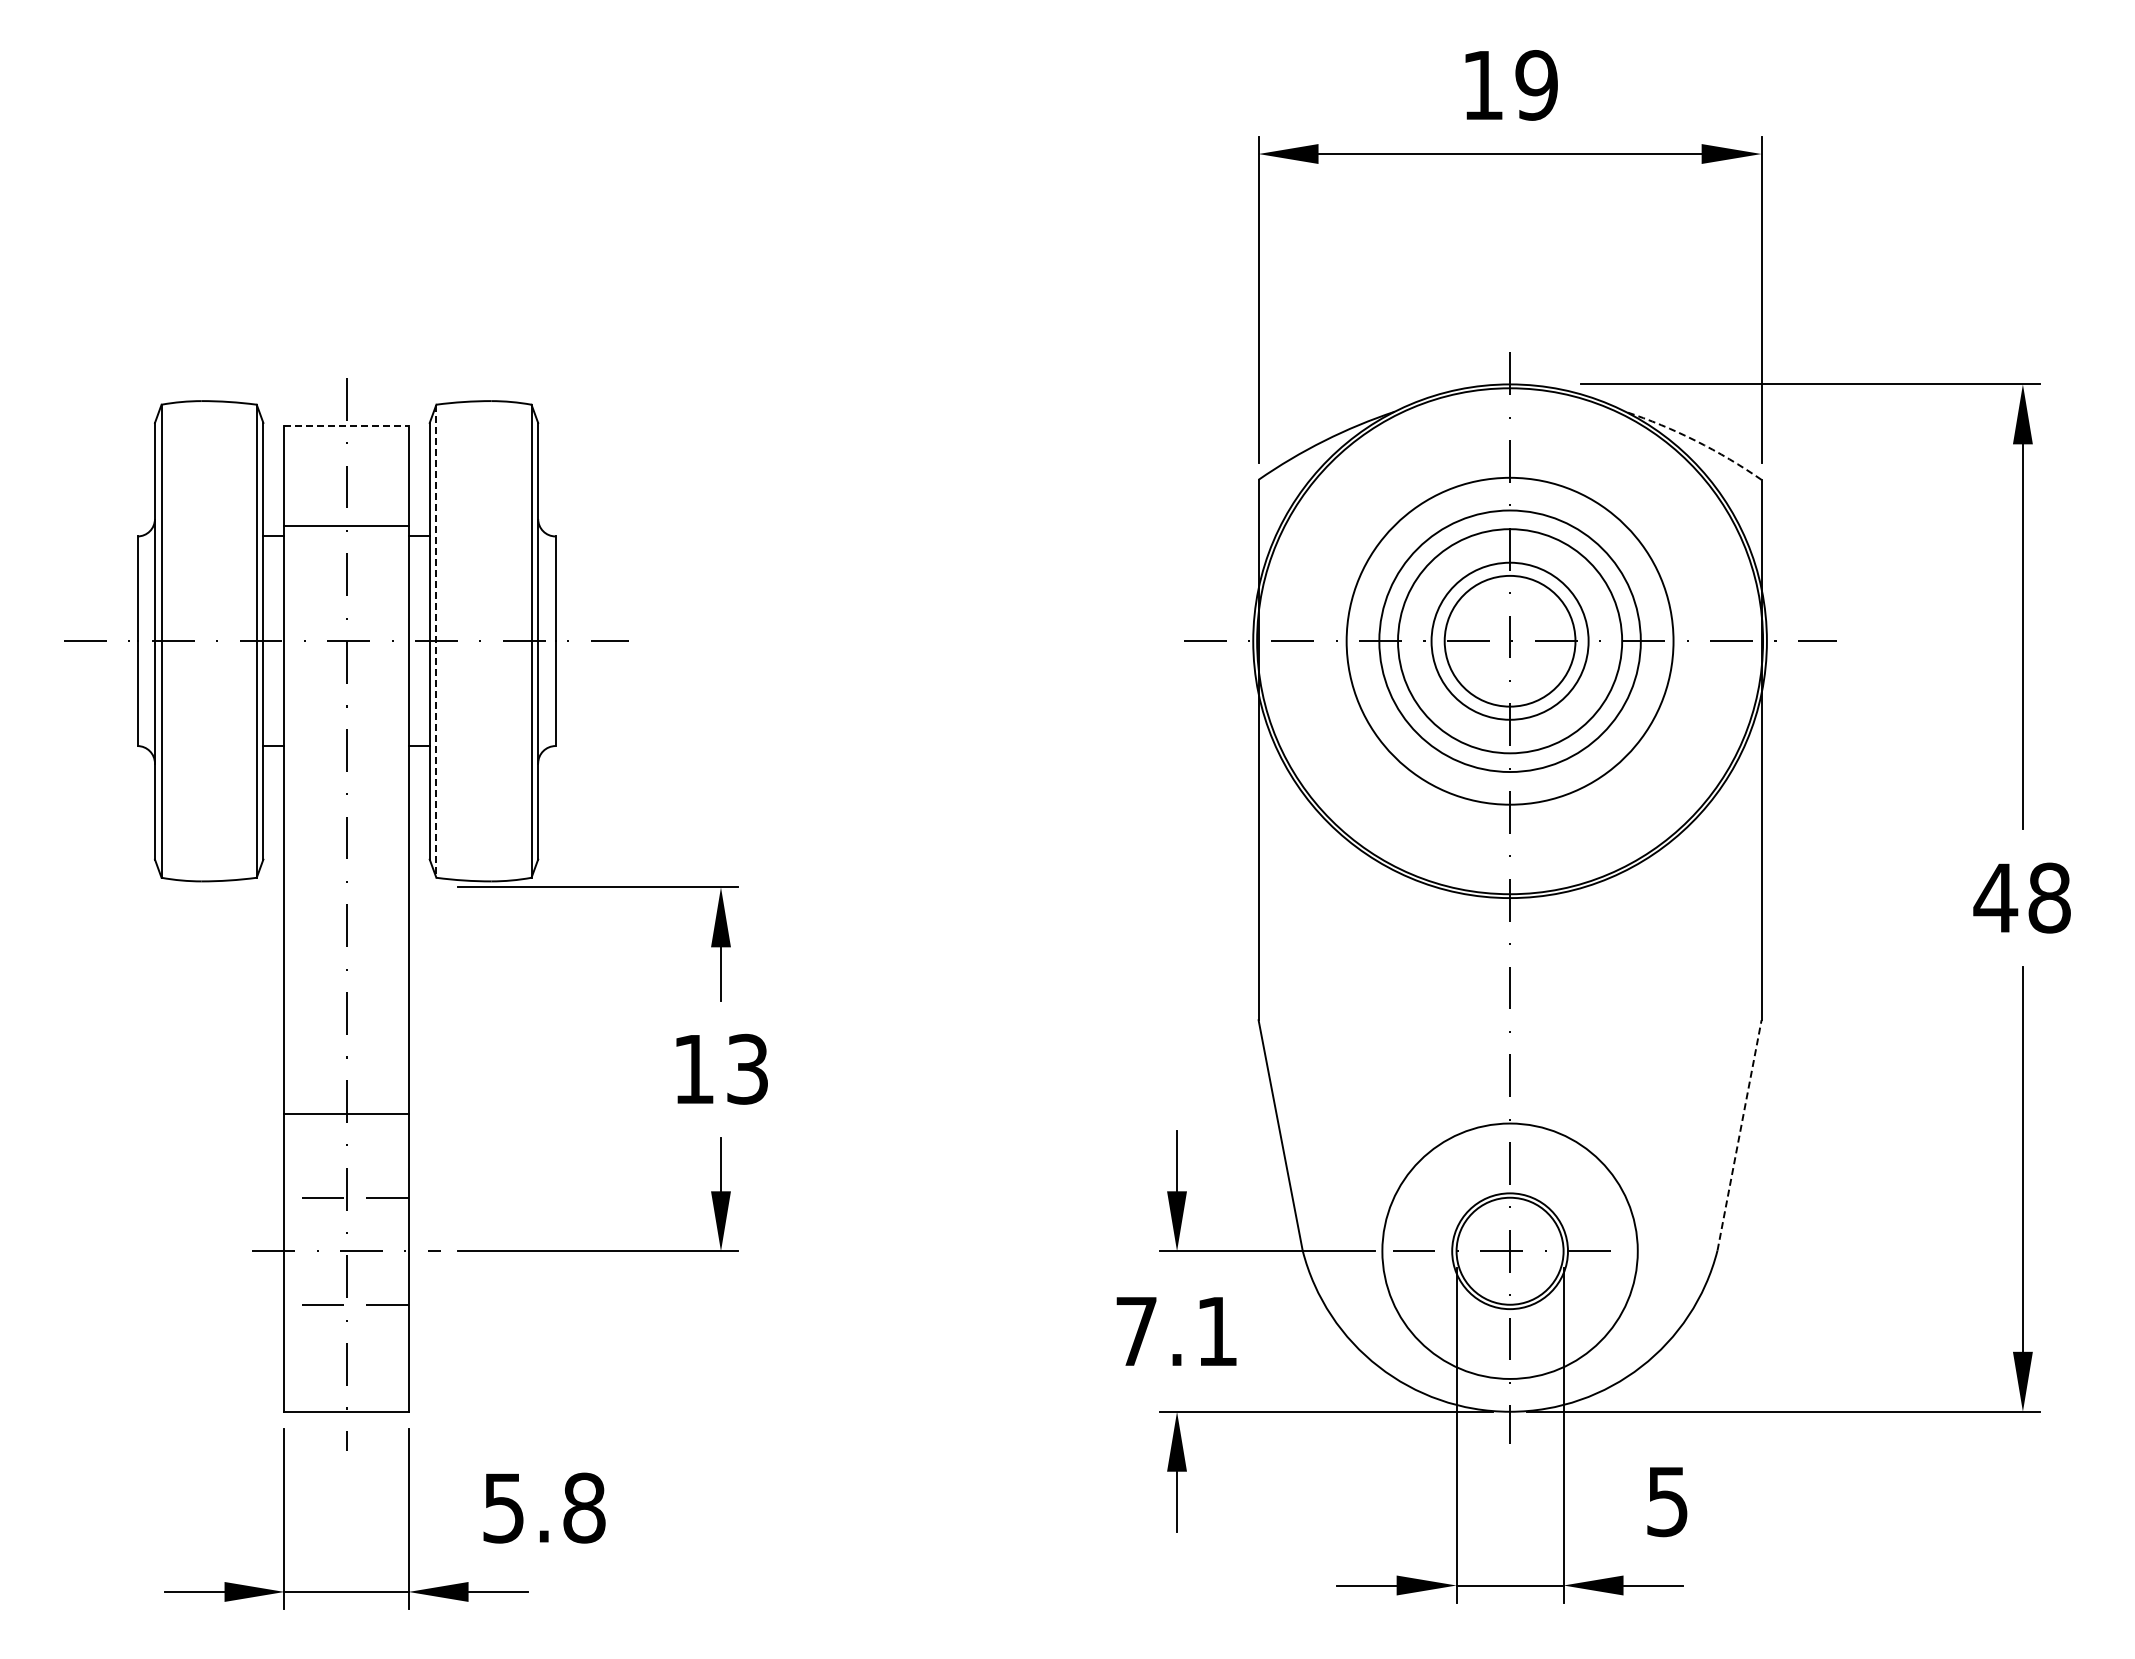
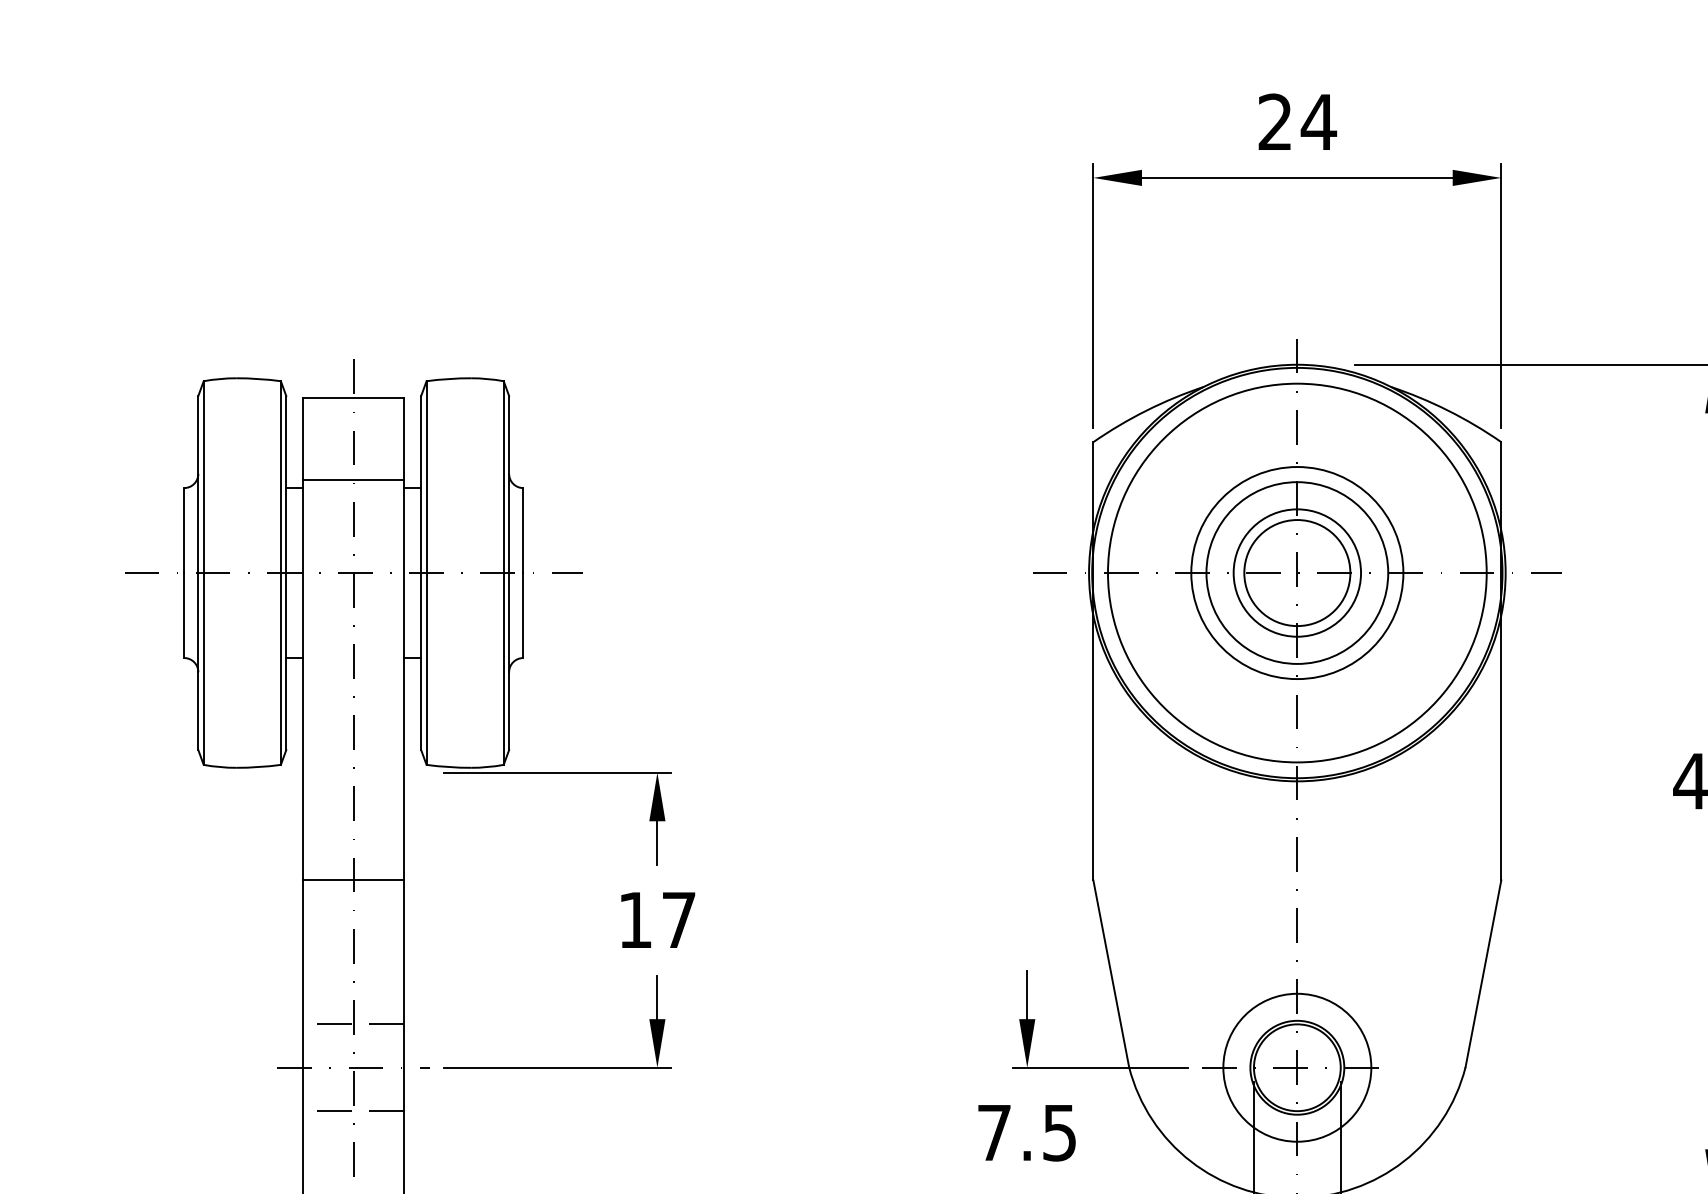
text: (1510, 85) -> (1297, 122), 19 -> 24
line: (347, 425) -> (354, 398), dashed -> solid
arc: (1695, 440) -> (1447, 410), dashed -> solid
circle: (1509, 640) -> (1296, 572), size x1.43
line: (436, 641) -> (426, 573), dashed -> solid
text: (747, 1068) -> (678, 919), 13 -> 17
line: (346, 1114) -> (353, 880), moved
line: (1739, 1134) -> (1483, 973), dashed -> solid
circle: (1509, 1251) -> (1296, 1067), size x0.71
text: (1216, 1331) -> (1059, 1132), 7.1 -> 7.5

